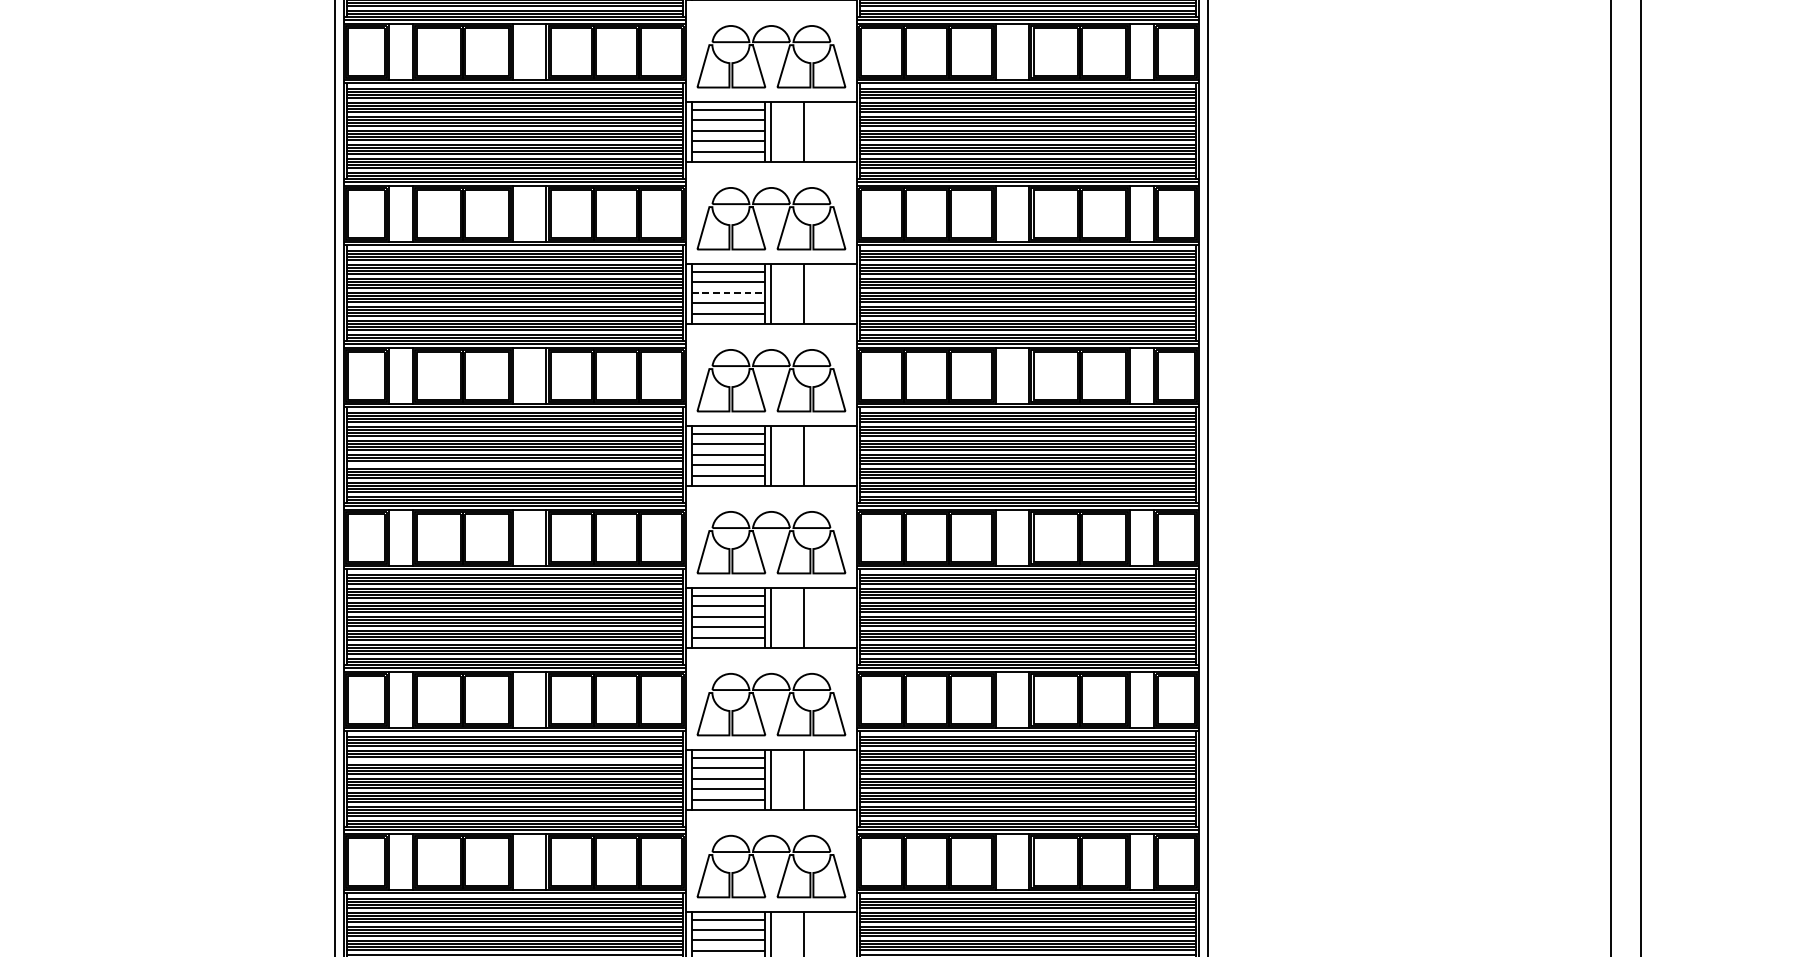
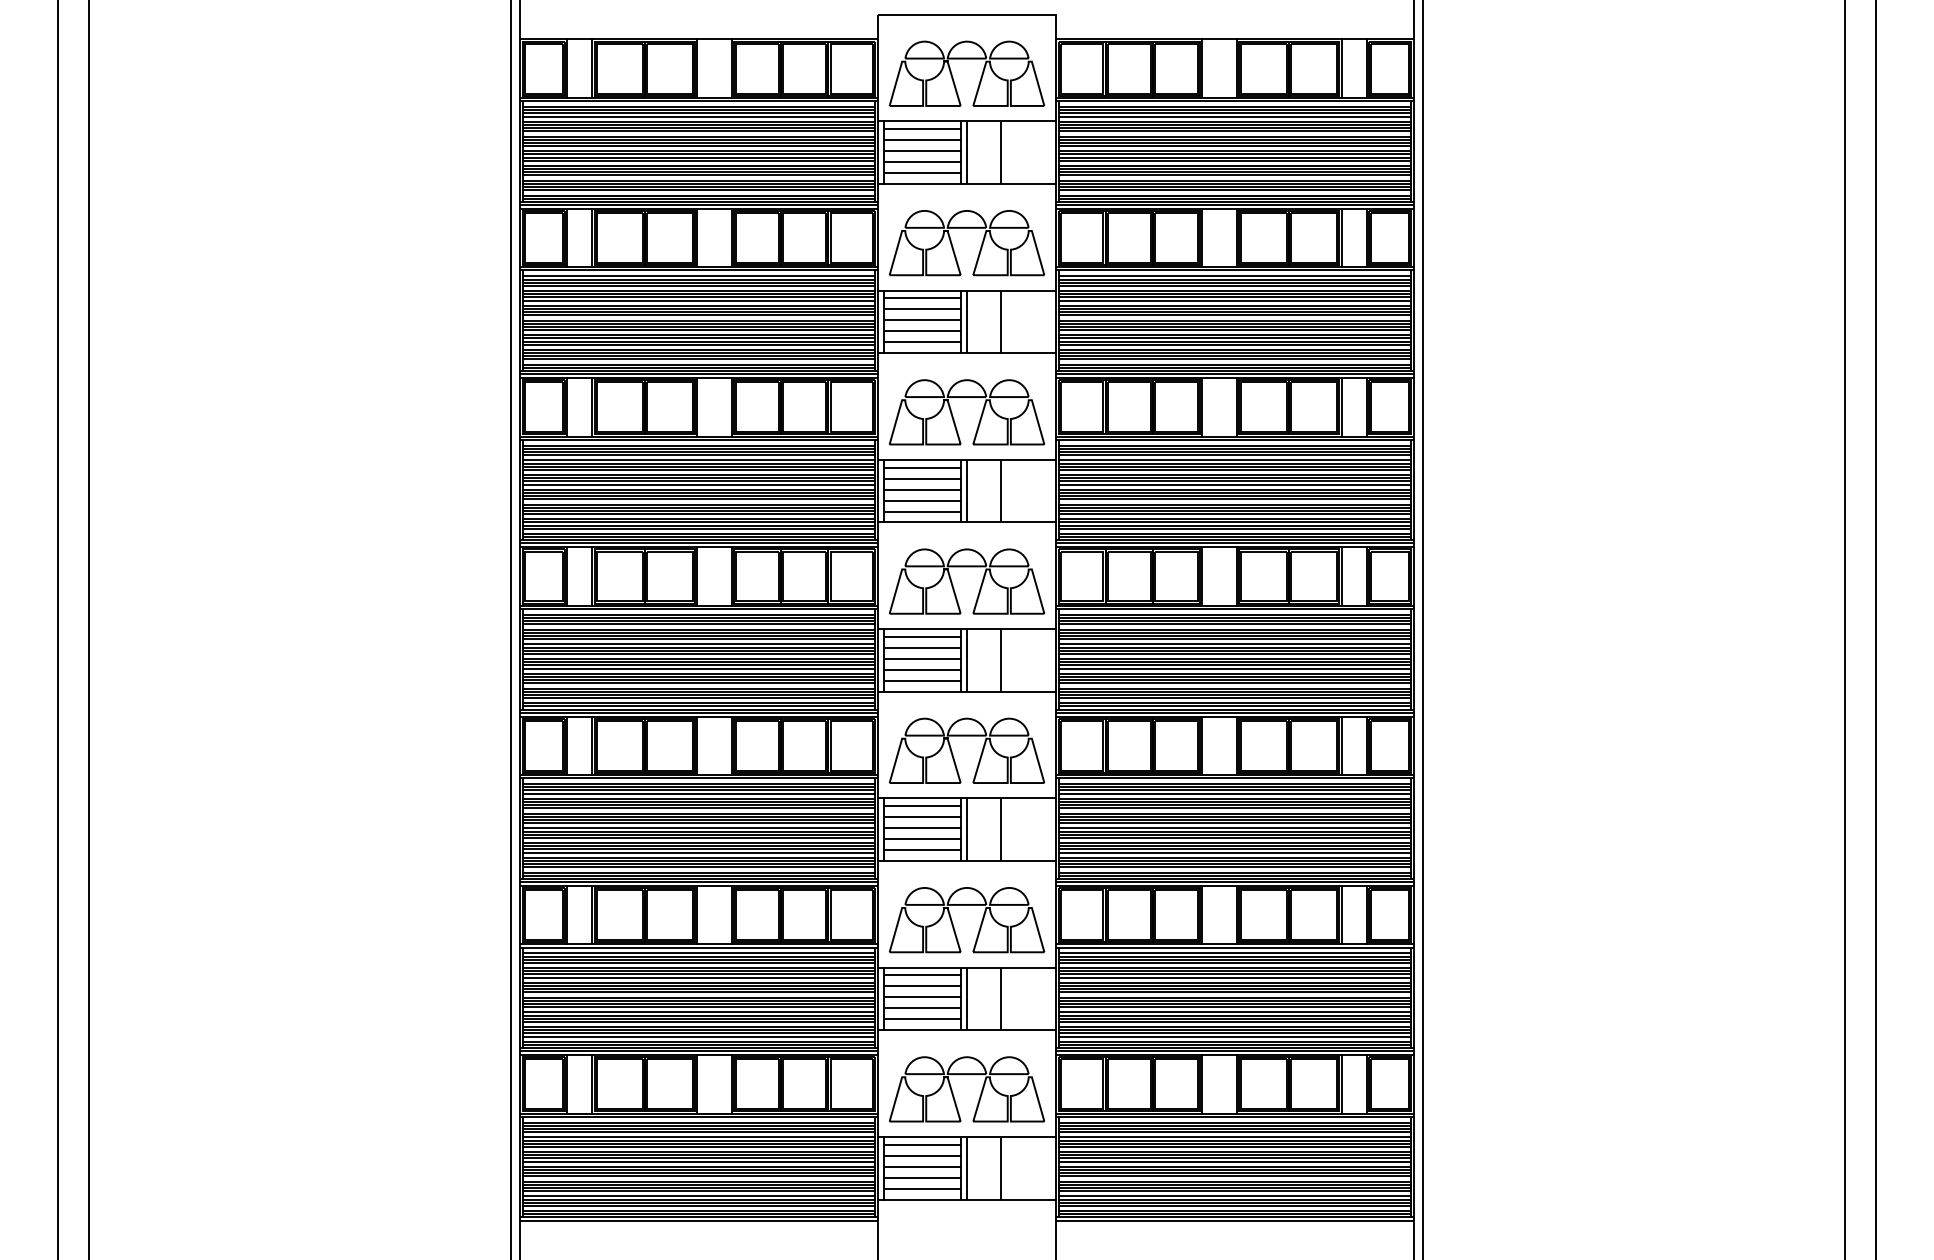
line: (728, 292) -> (922, 489), dashed -> solid
line: (514, 463) -> (698, 668), added
line: (514, 759) -> (698, 977), added

